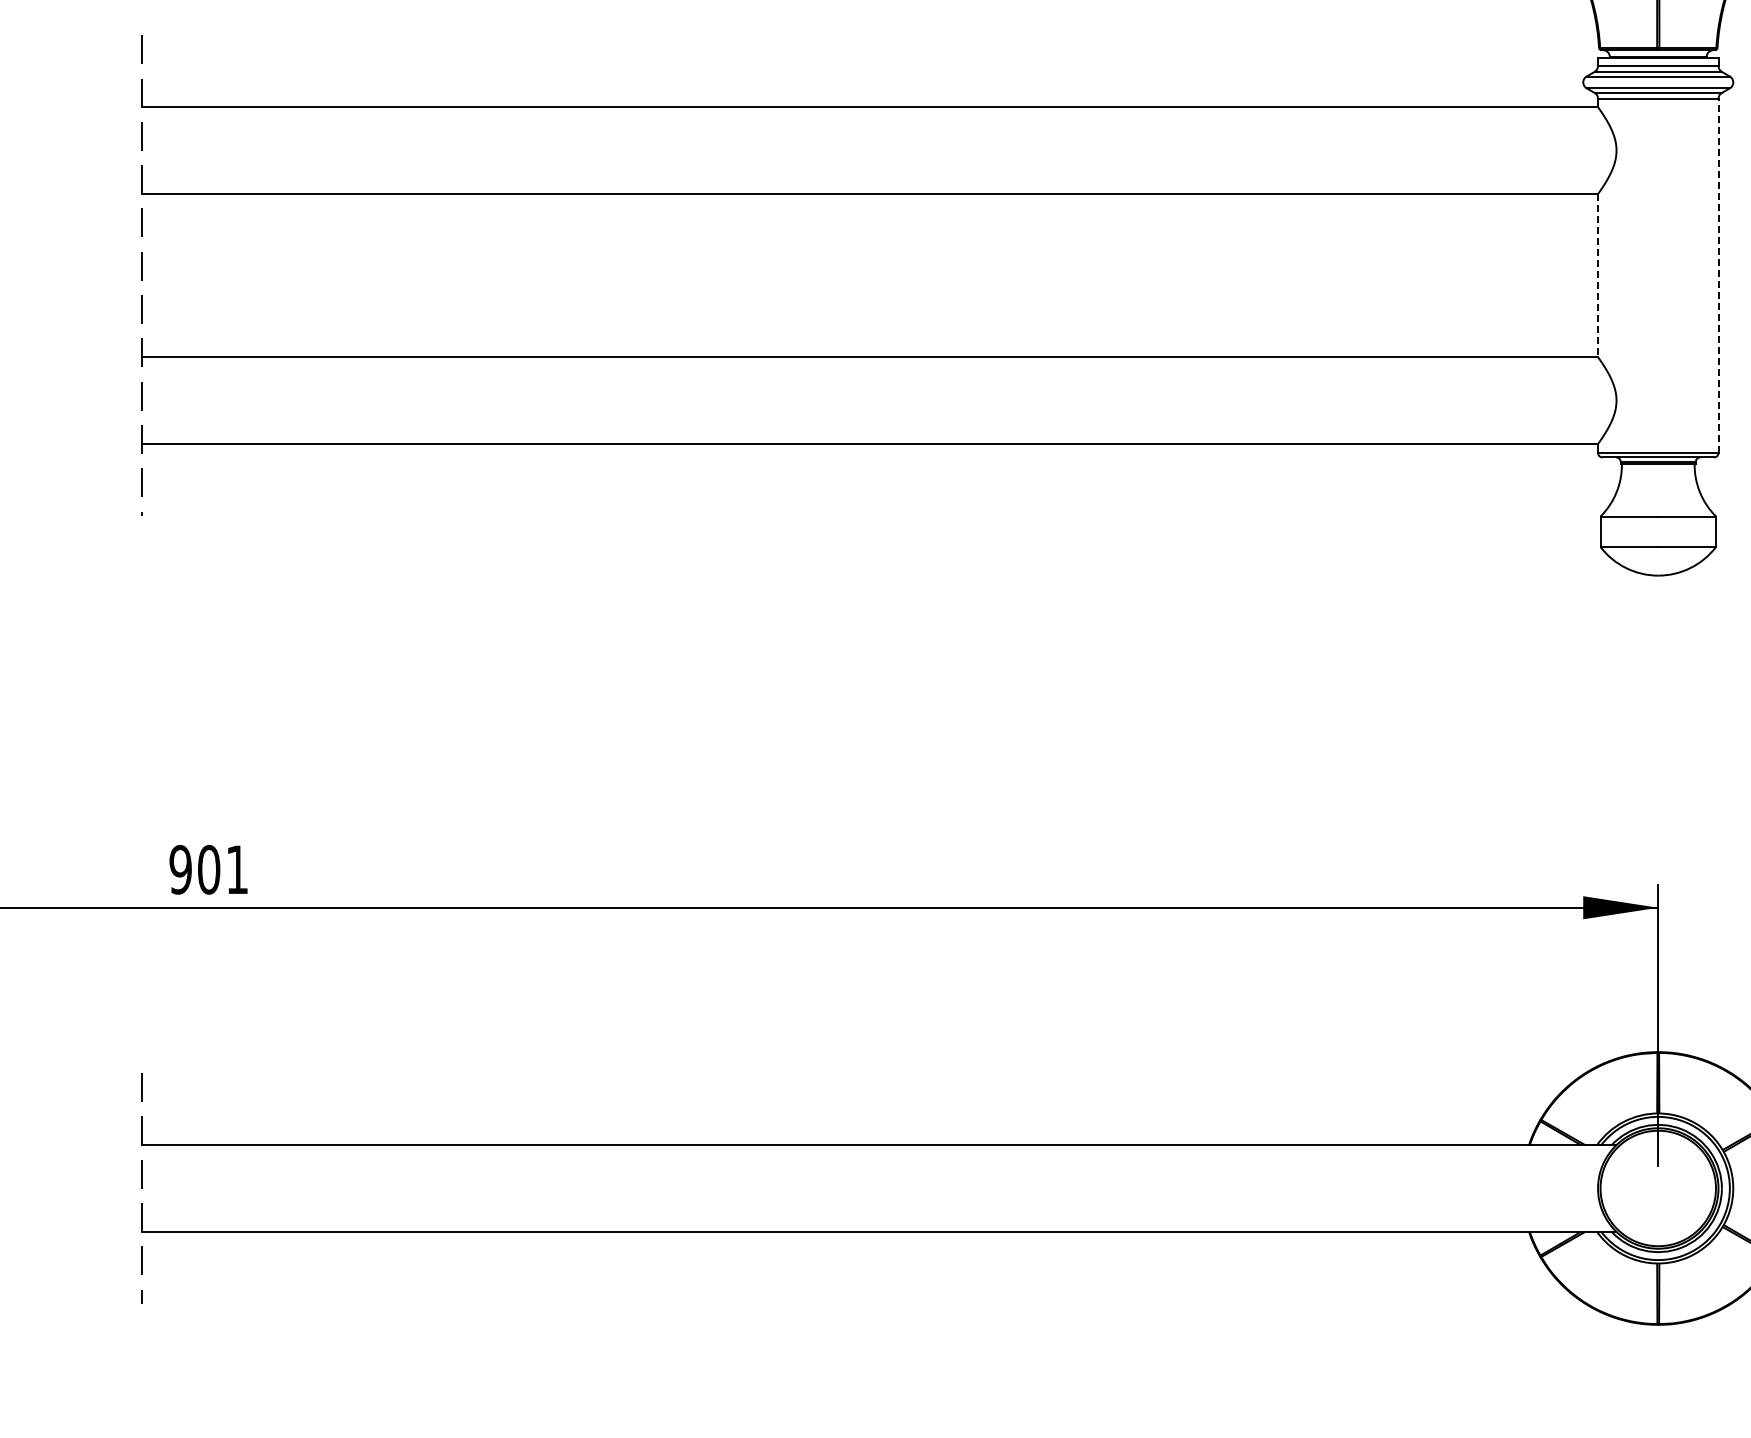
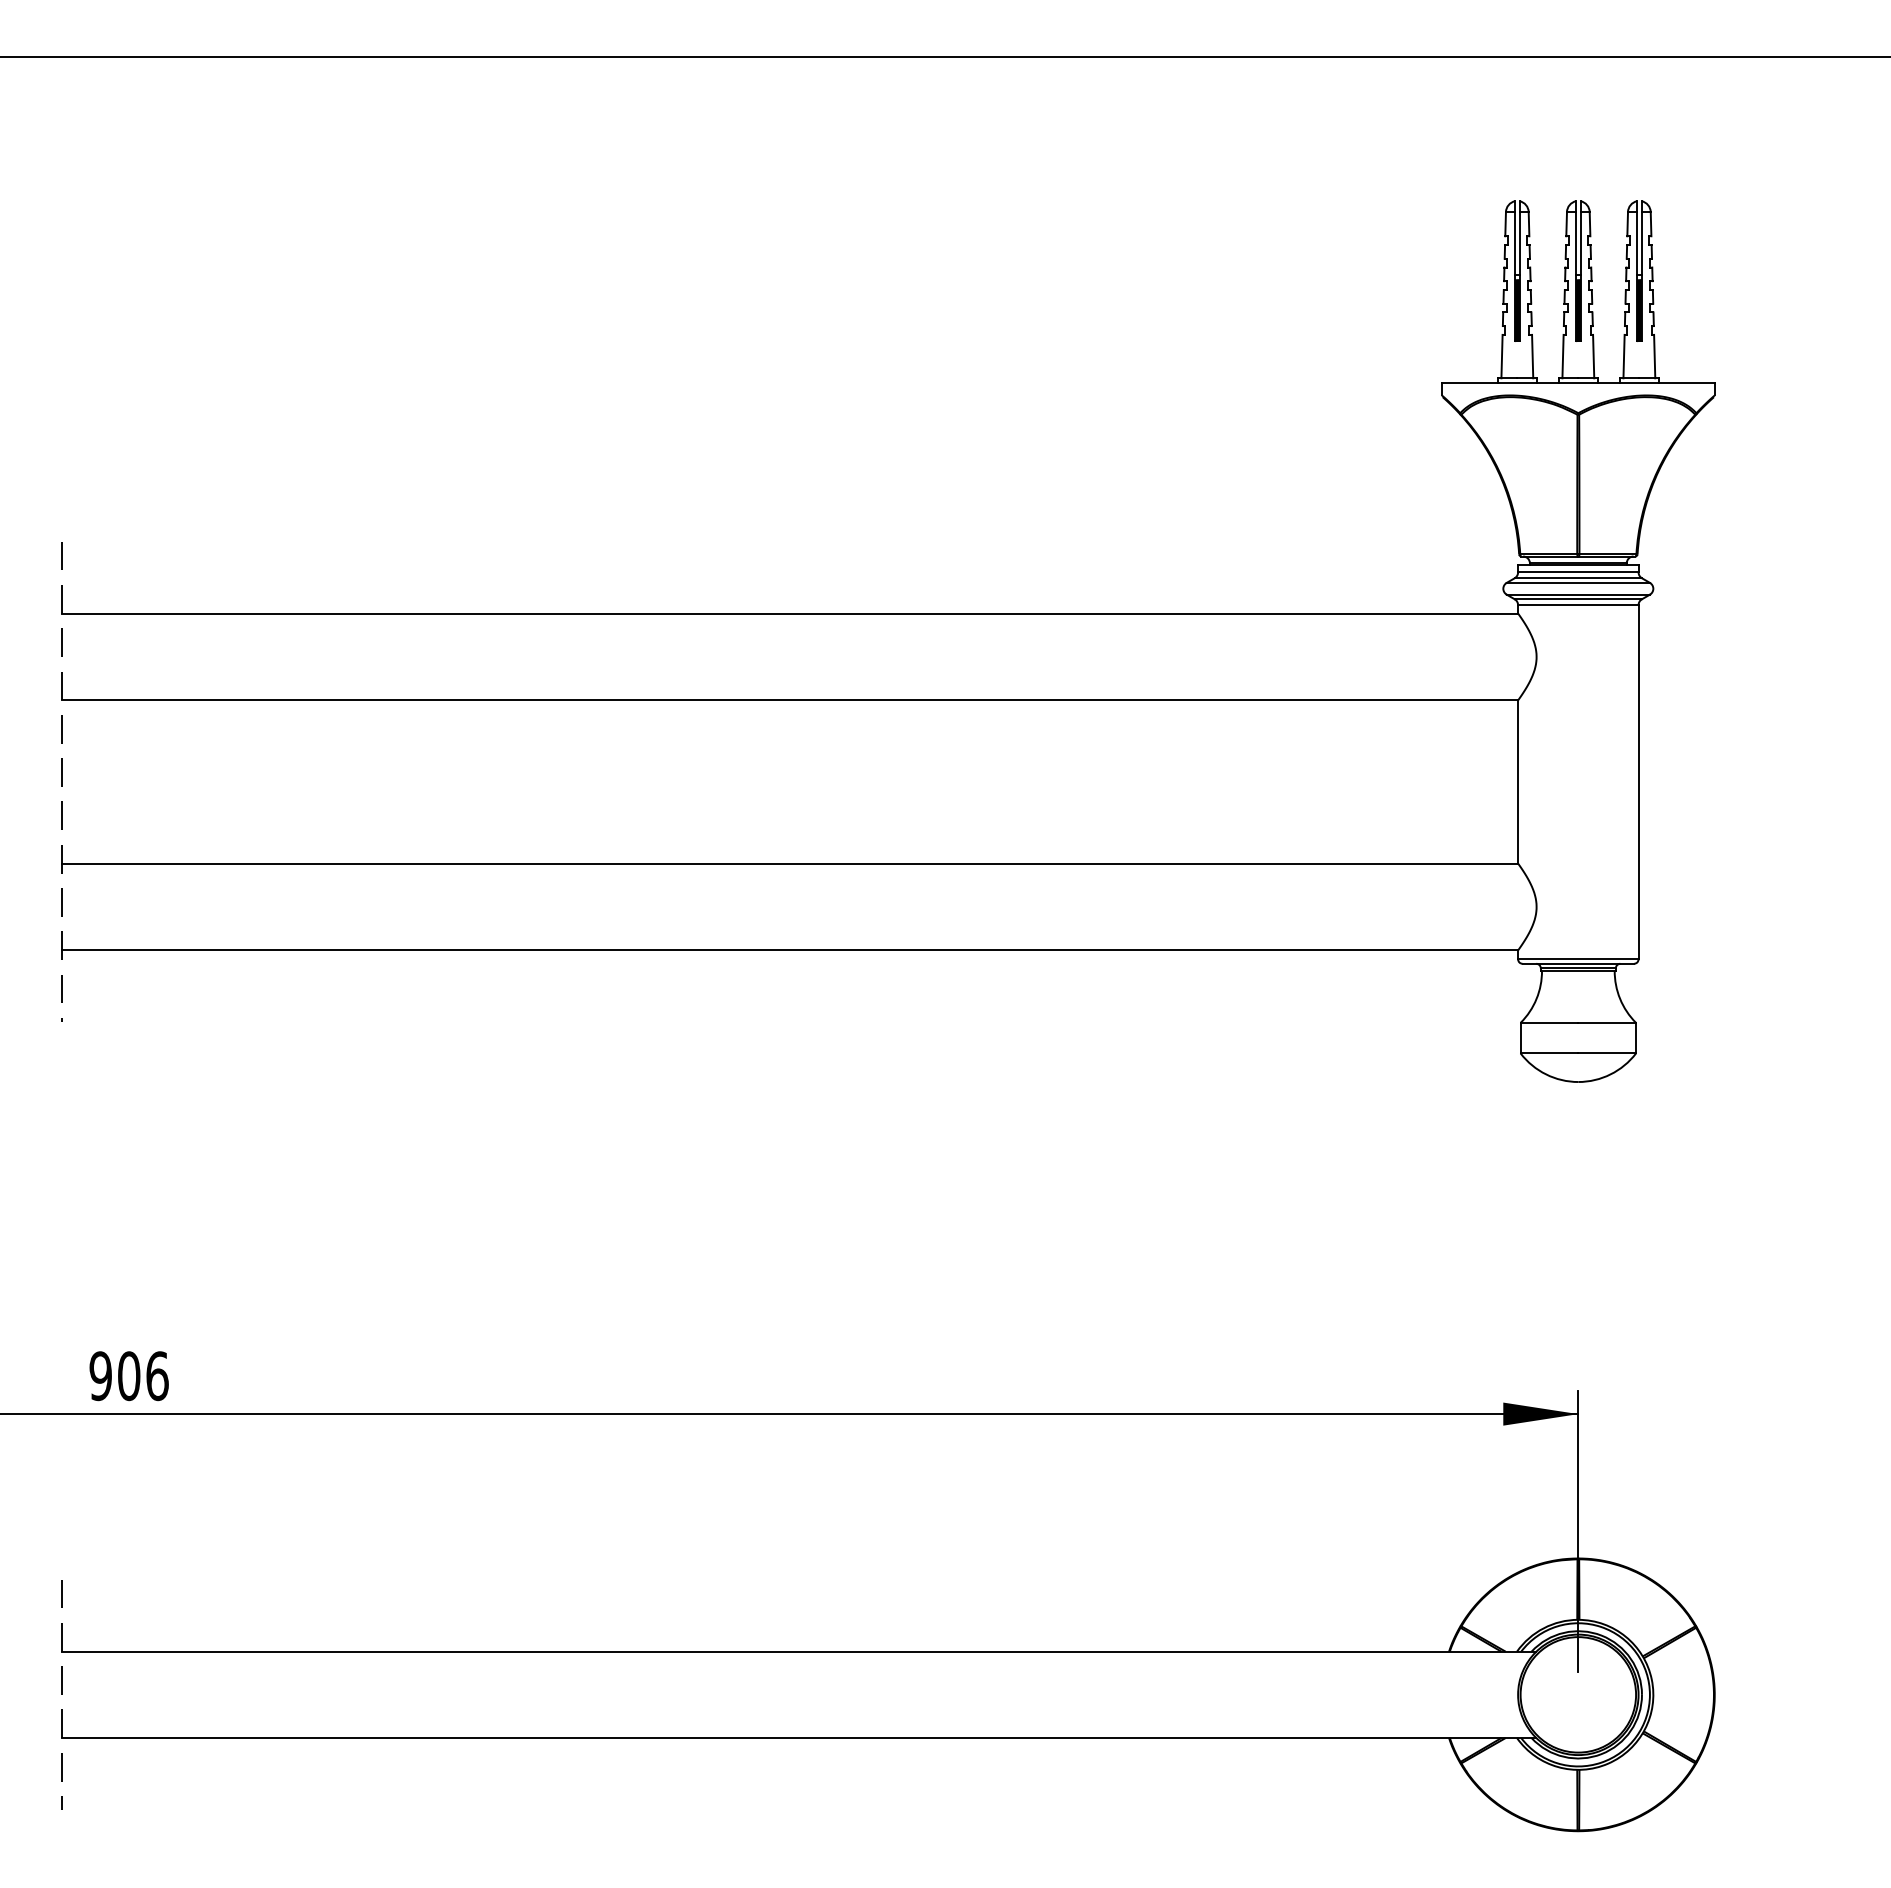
line: (1598, 275) -> (1518, 781), dashed -> solid
line: (1718, 275) -> (1638, 781), dashed -> solid
text: (237, 870) -> (157, 1376), 901 -> 906

